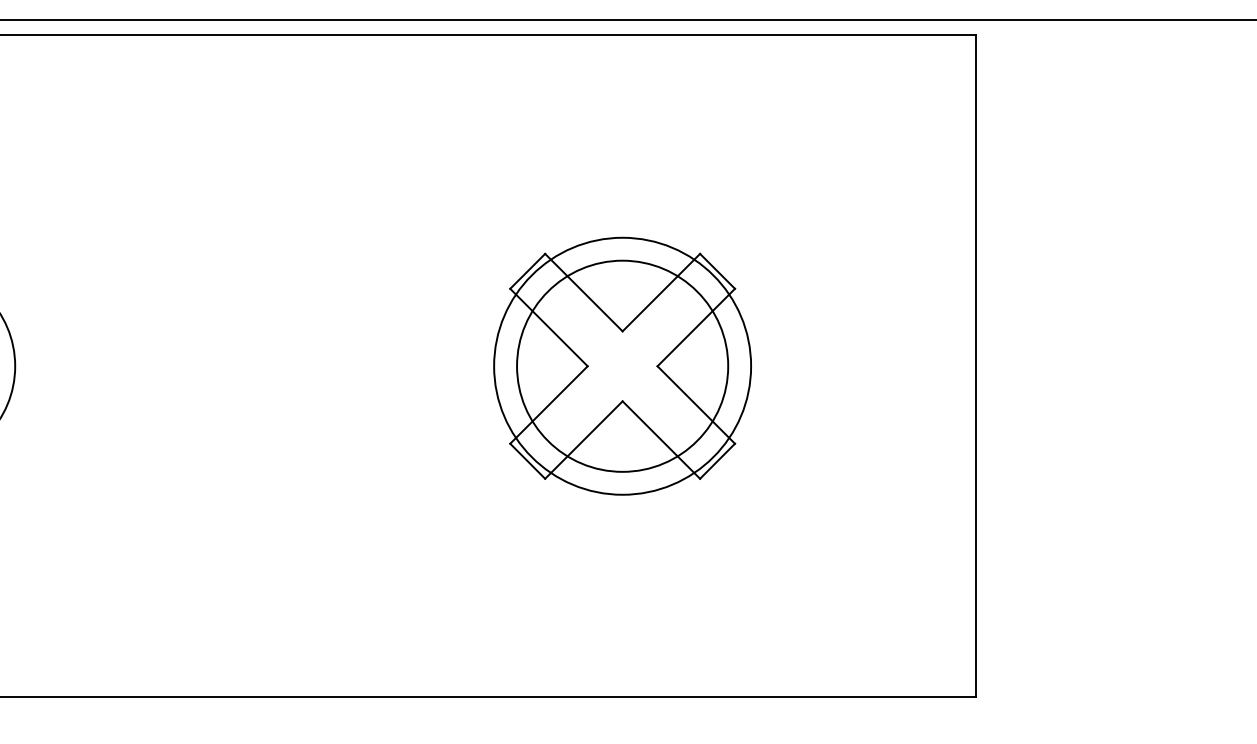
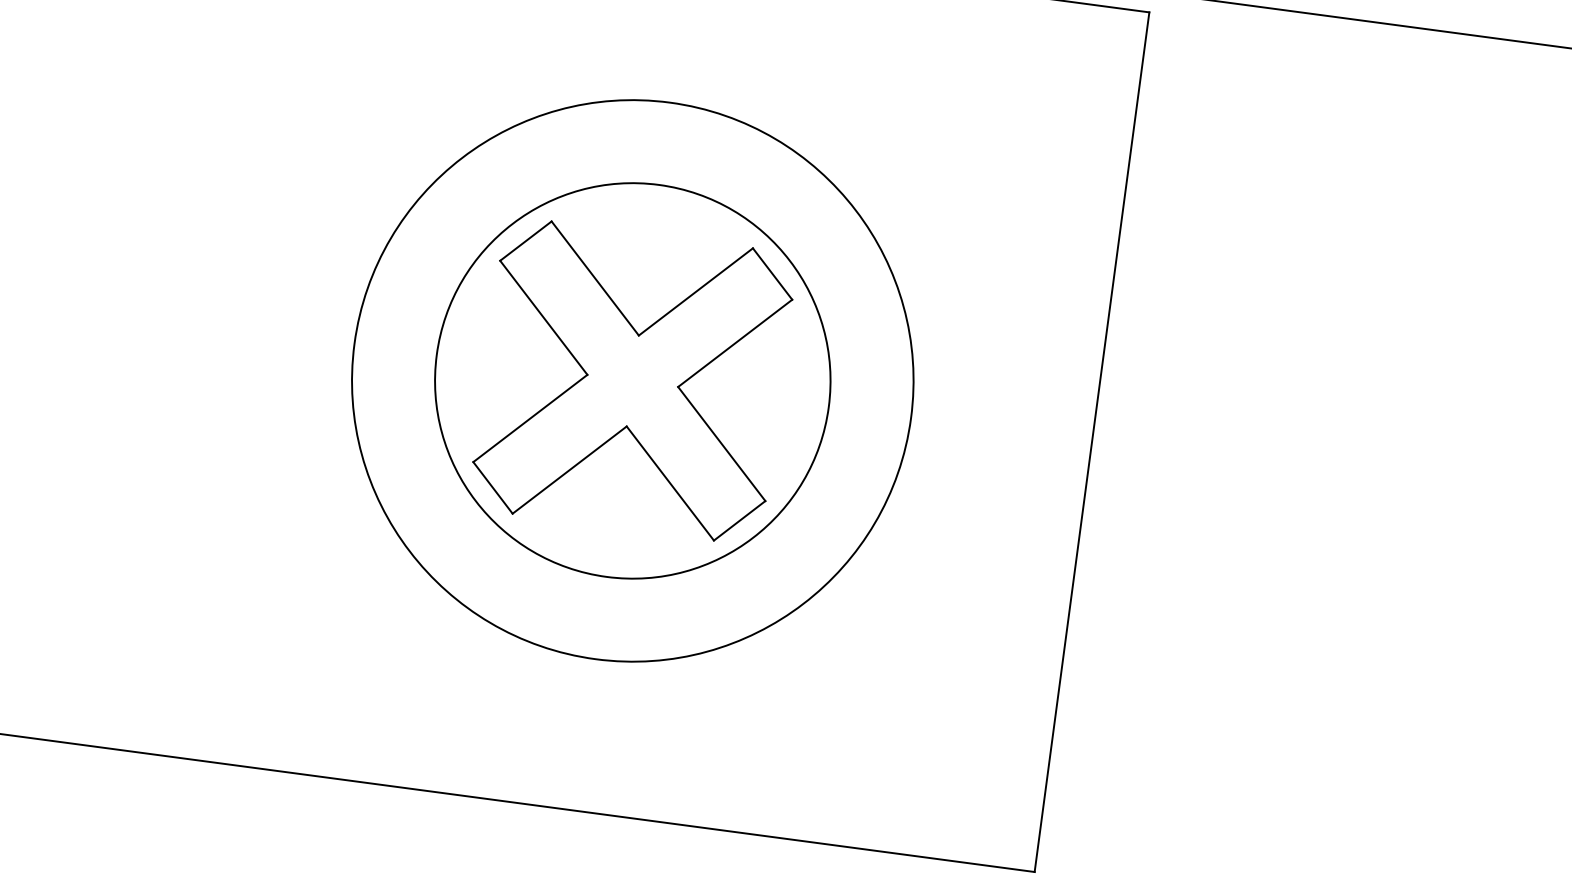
circle: (622, 366) -> (632, 381), size x1.43
circle: (622, 366) -> (632, 381), size x1.67

